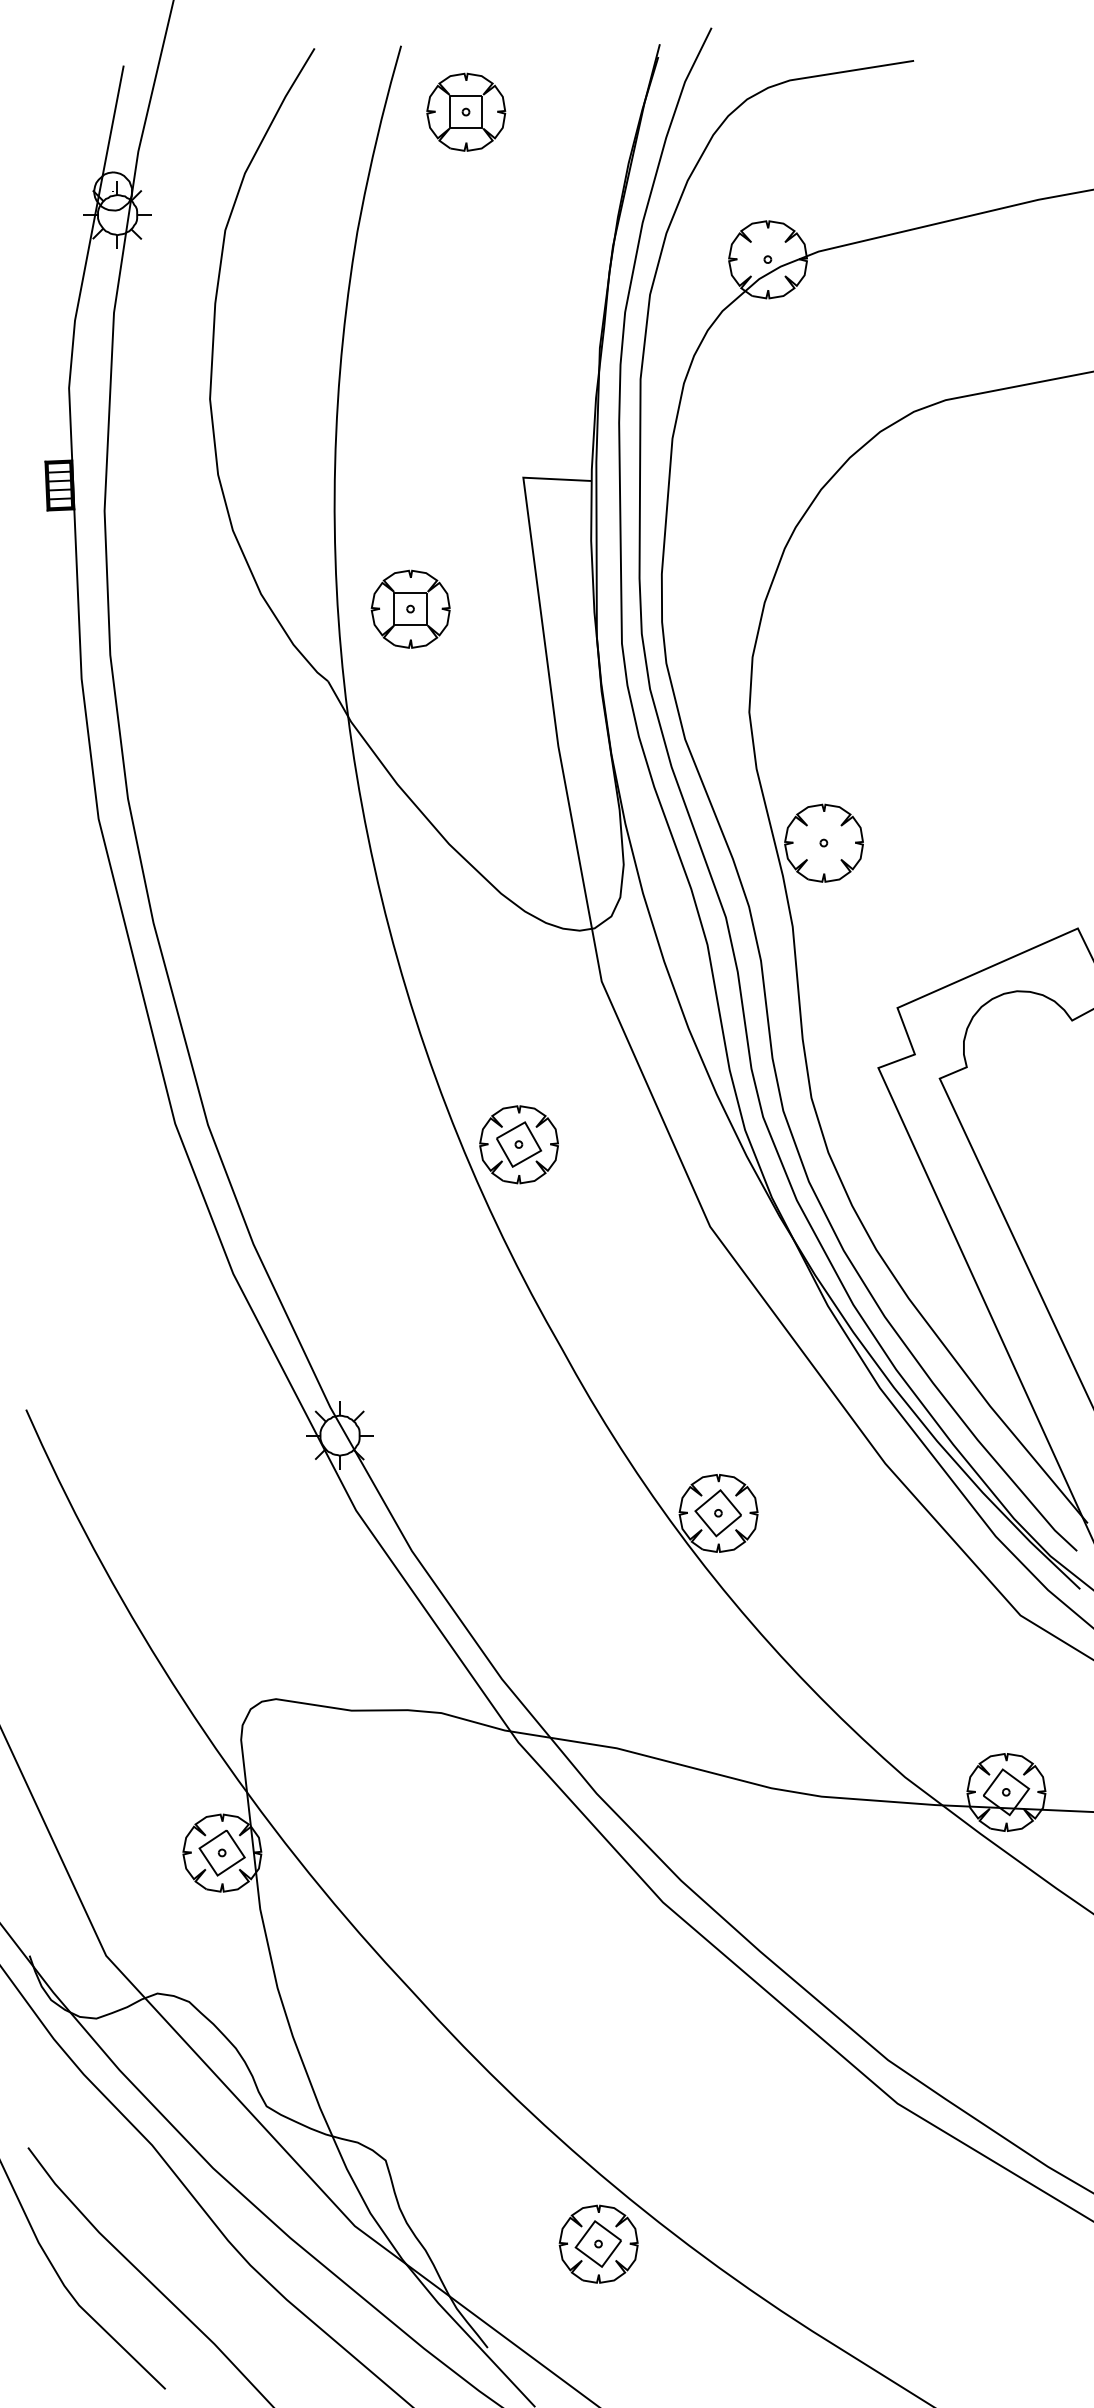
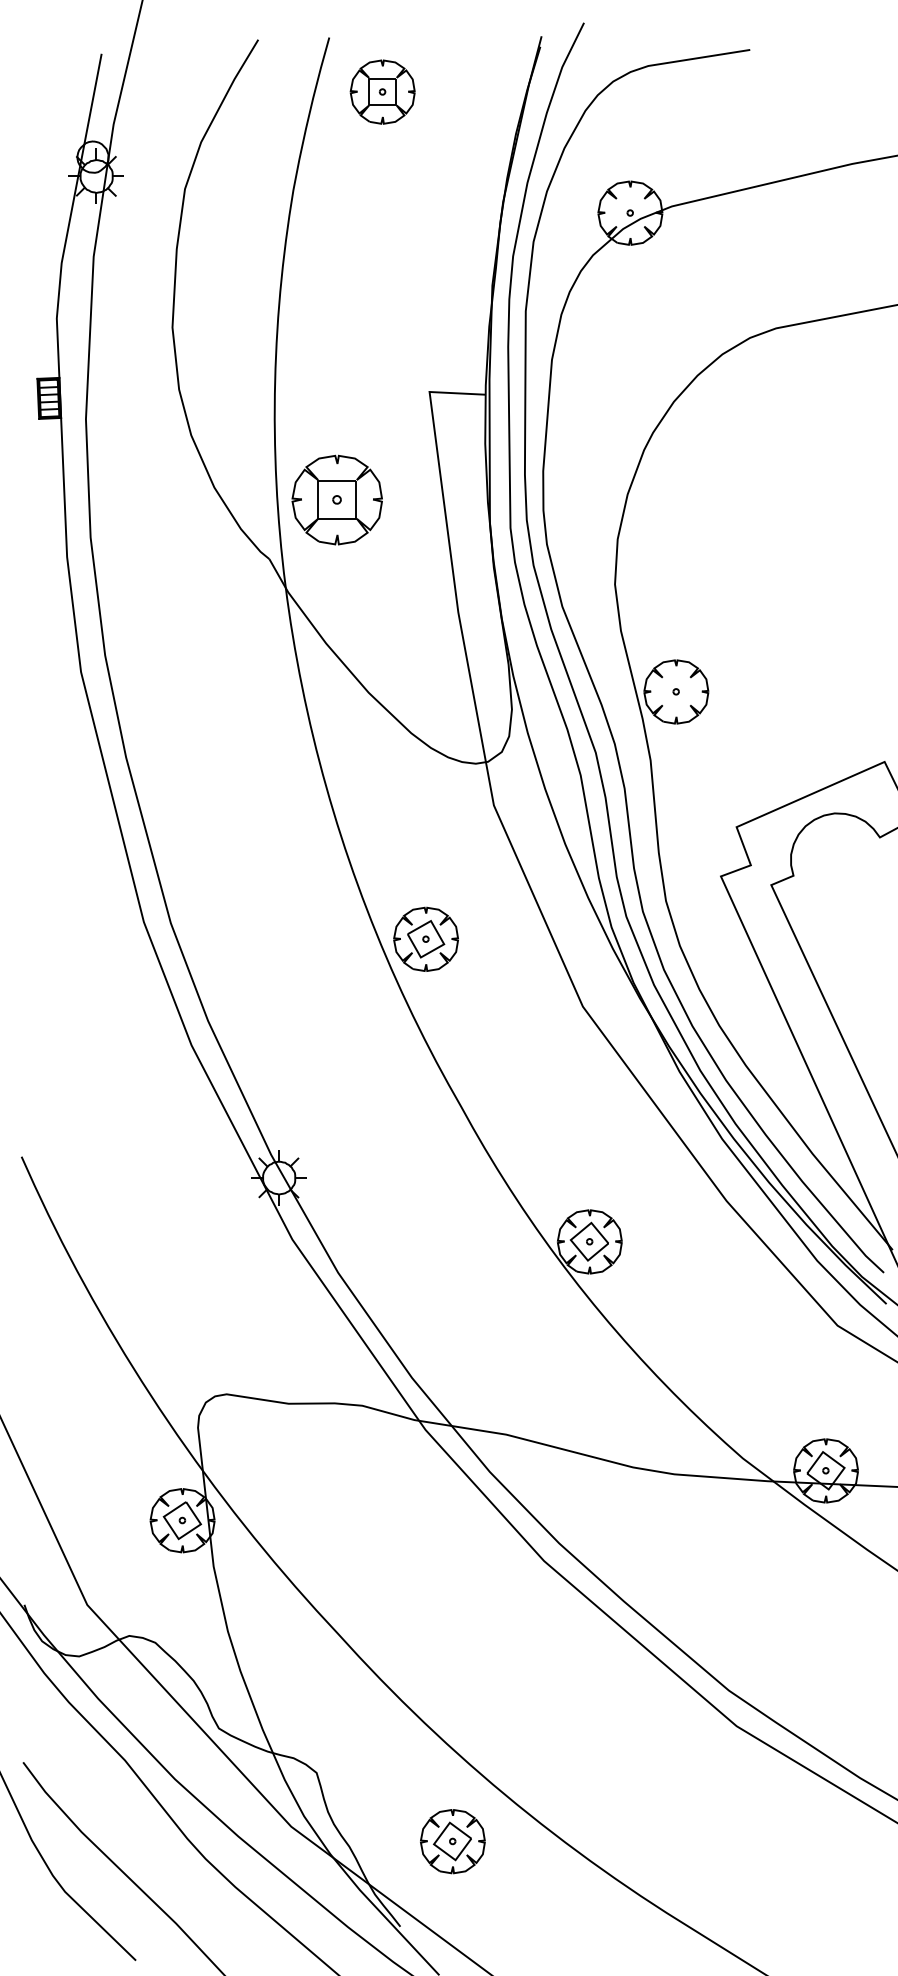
part: (410, 608) -> (336, 499), size x1.4
part: (598, 2243) -> (452, 1841), moved

